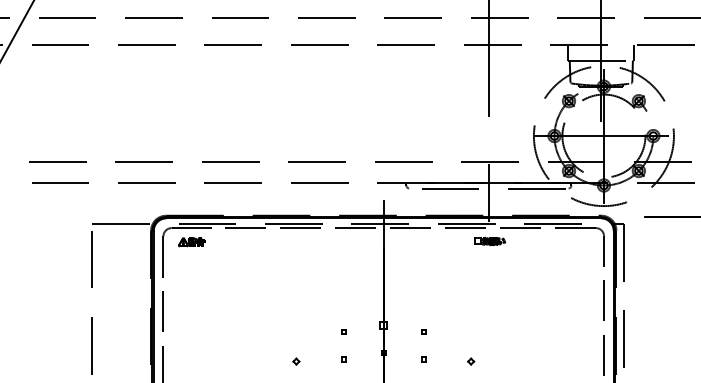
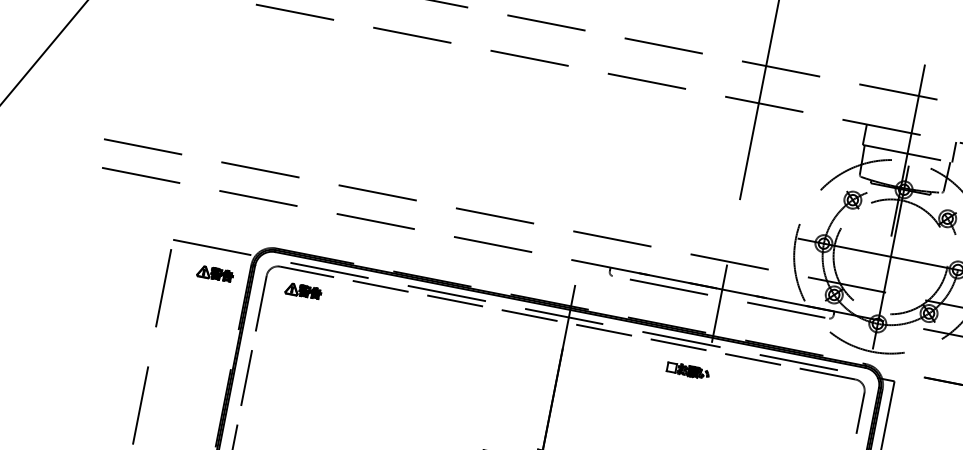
part: (489, 241) -> (687, 371), moved
part: (126, 242) -> (214, 274), added

